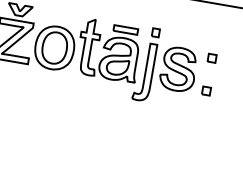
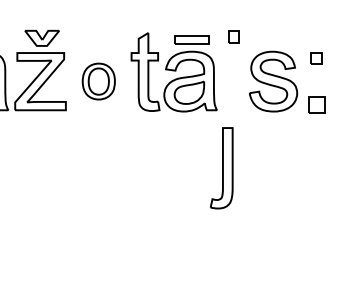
part: (54, 47) -> (98, 81), size x0.6
part: (144, 72) -> (221, 168), moved
part: (206, 90) -> (316, 104), size x1.4

